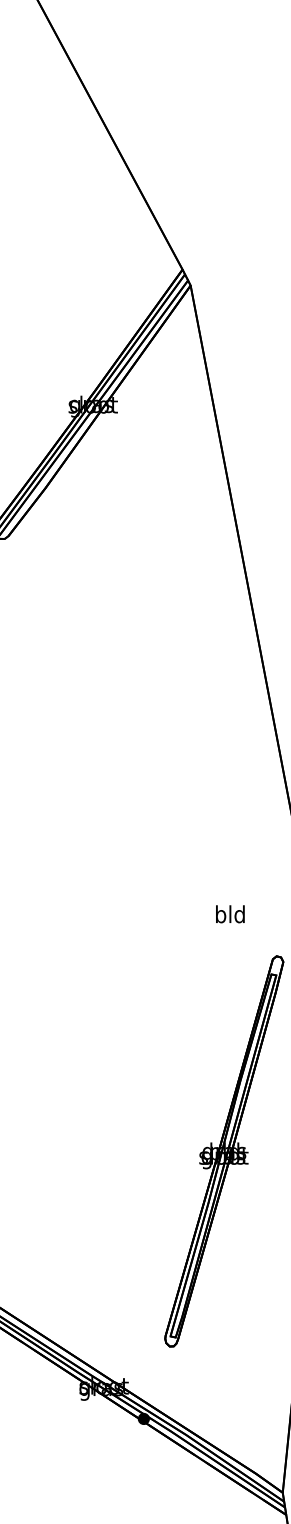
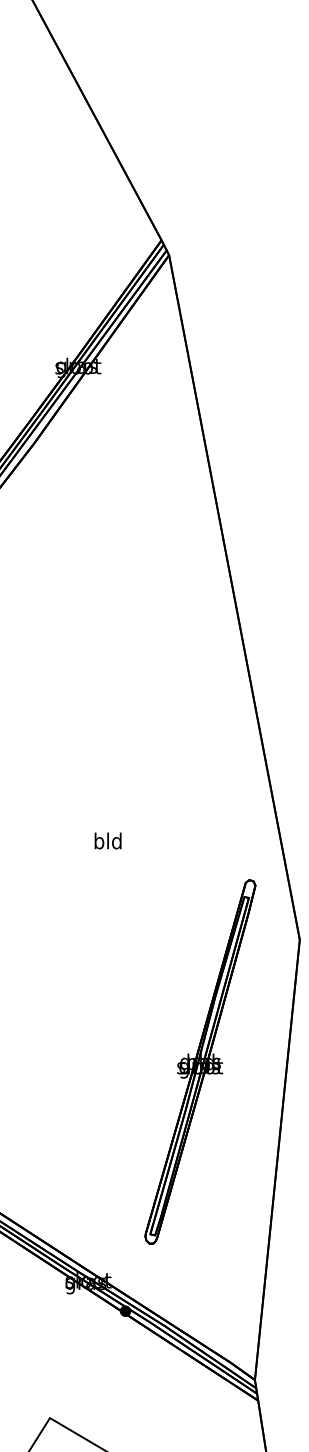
text: (229, 913) -> (107, 840), moved

